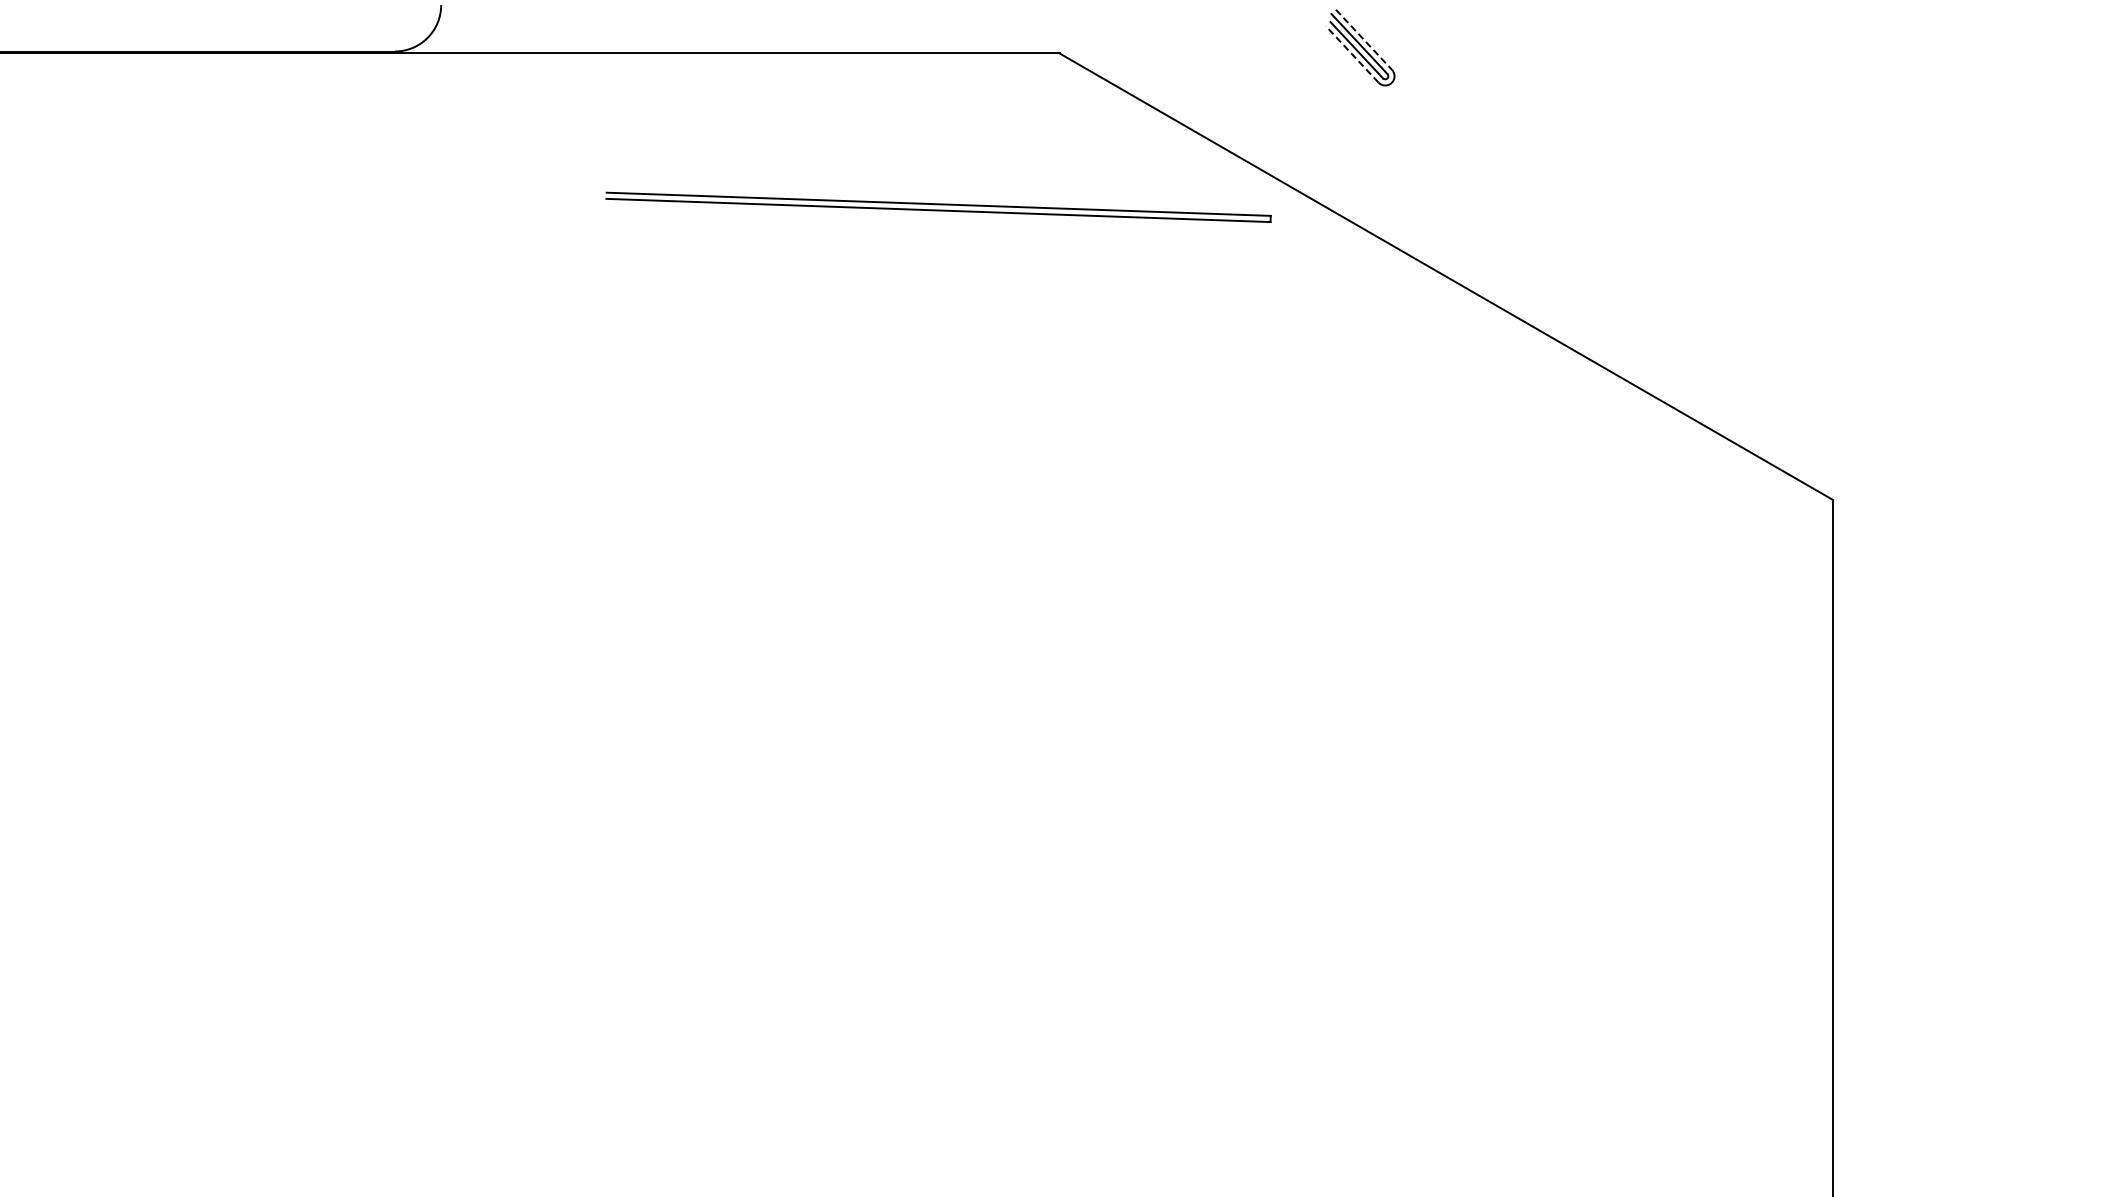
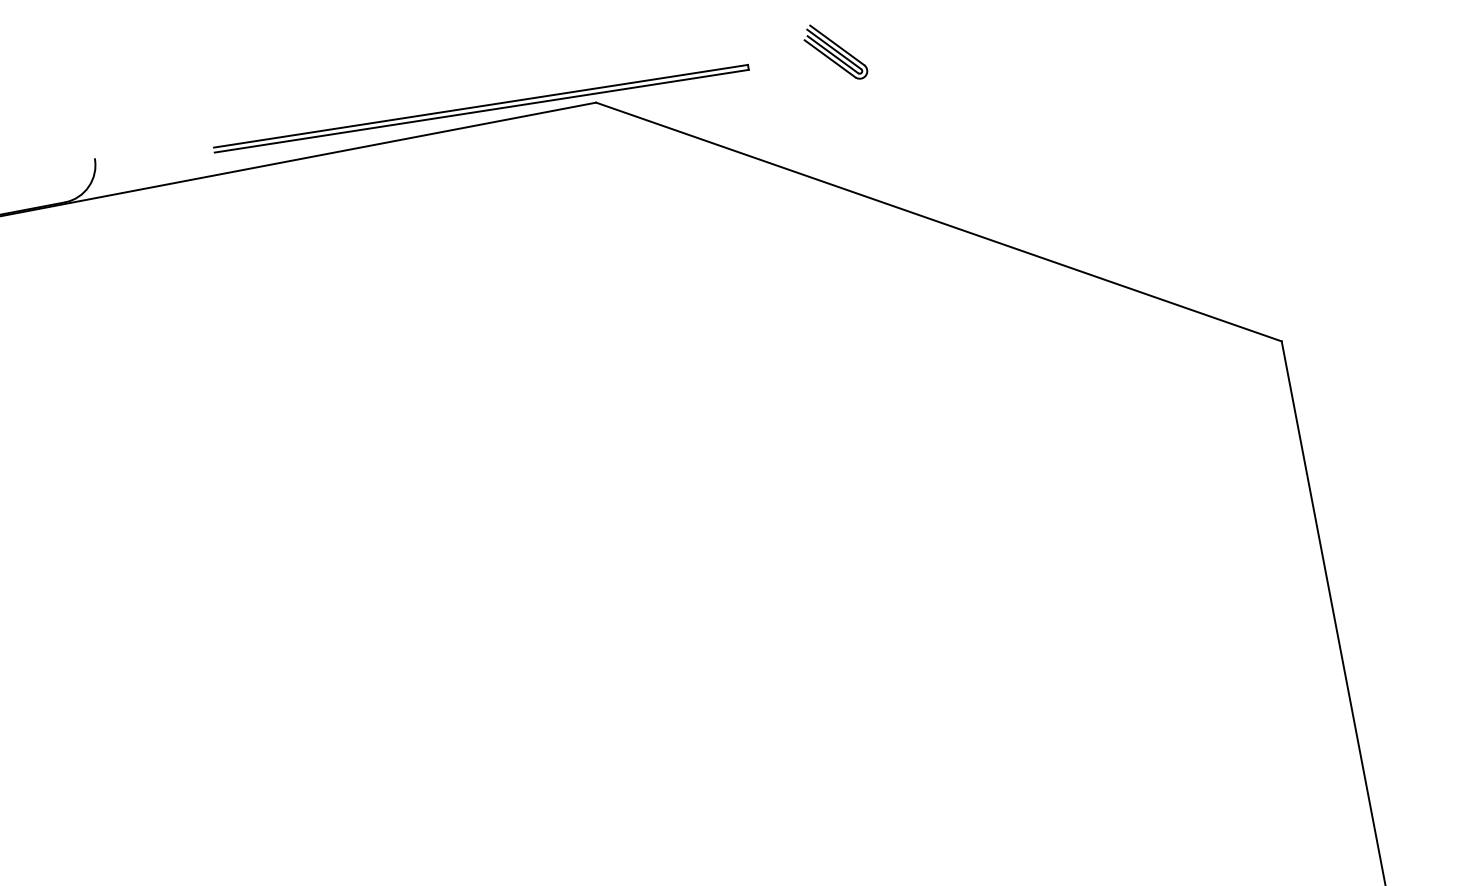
line: (1364, 40) -> (837, 45), dashed -> solid
line: (1352, 54) -> (830, 58), dashed -> solid
part: (938, 206) -> (481, 108), moved

